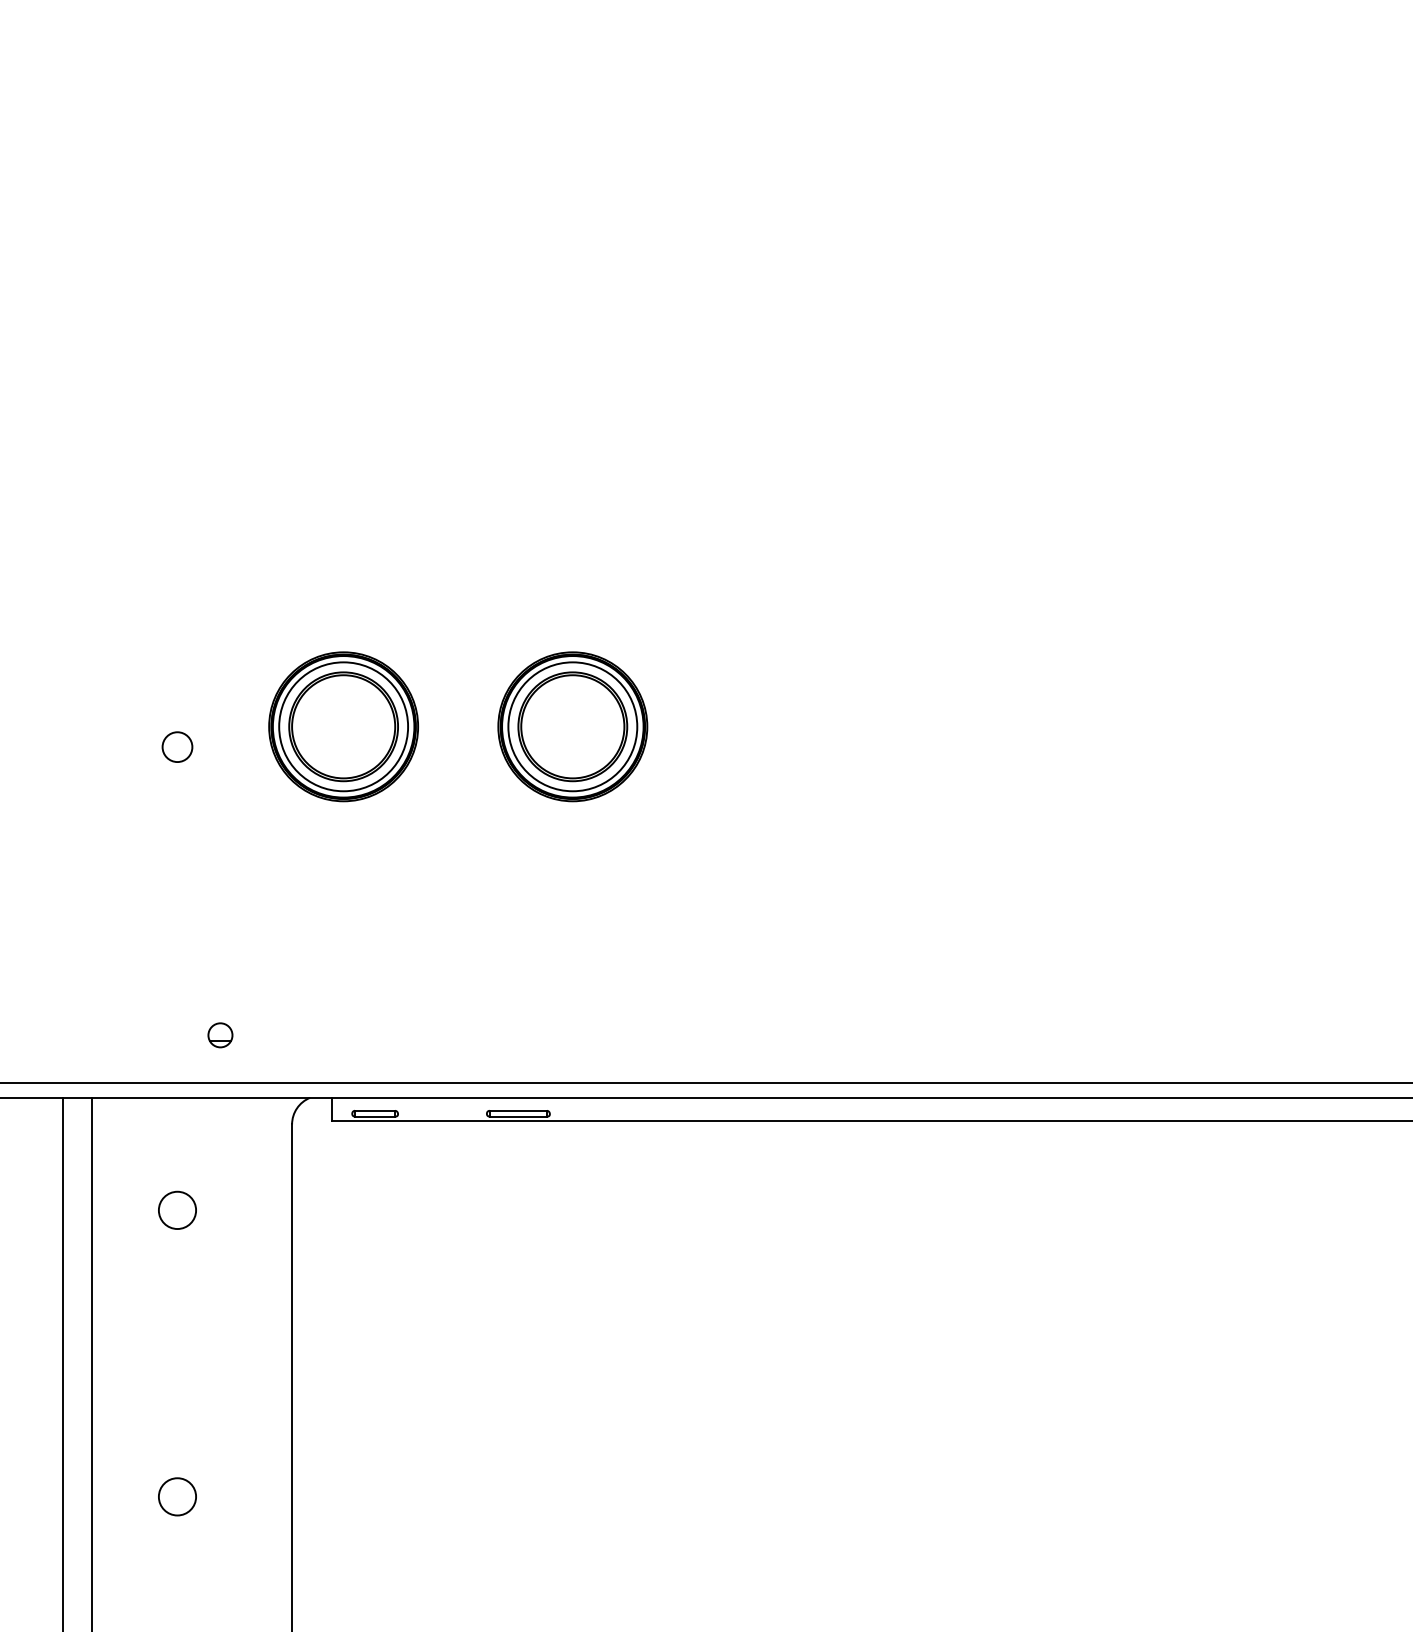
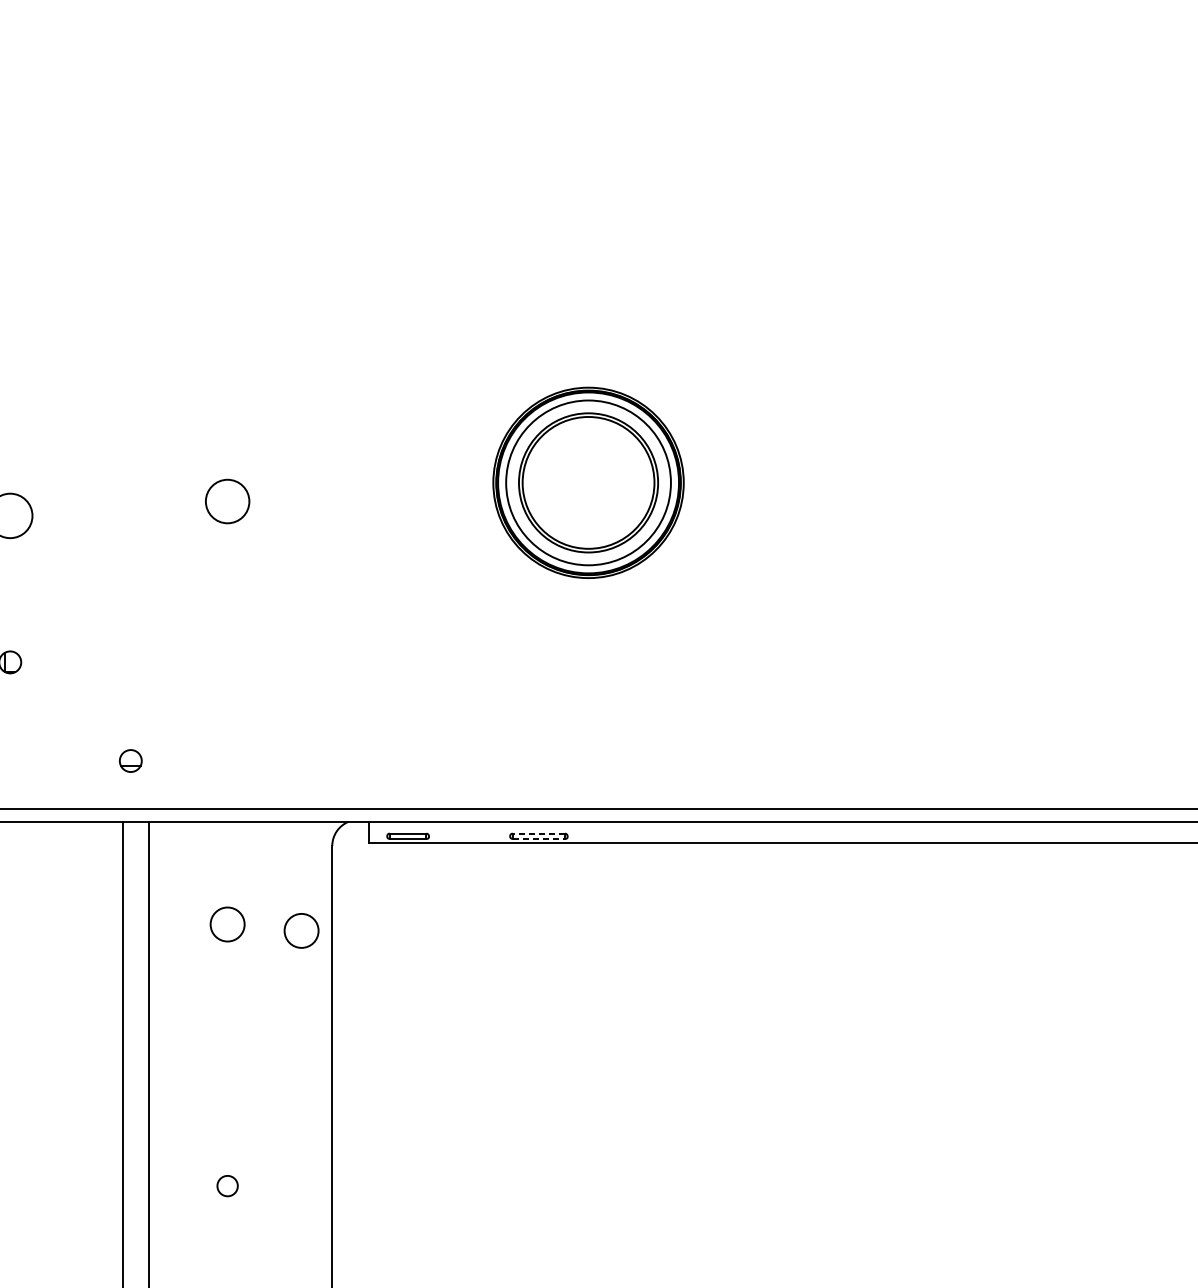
part: (343, 726) -> (379, 482), removed
part: (572, 726) -> (588, 482), size x1.4
circle: (177, 747) -> (227, 501), size x1.6
part: (220, 1035) -> (130, 761), moved
line: (518, 1110) -> (539, 833), solid -> dashed
line: (518, 1116) -> (539, 838), solid -> dashed
circle: (258, 1216) -> (301, 930), added
circle: (177, 1496) -> (227, 1185), size x0.6

